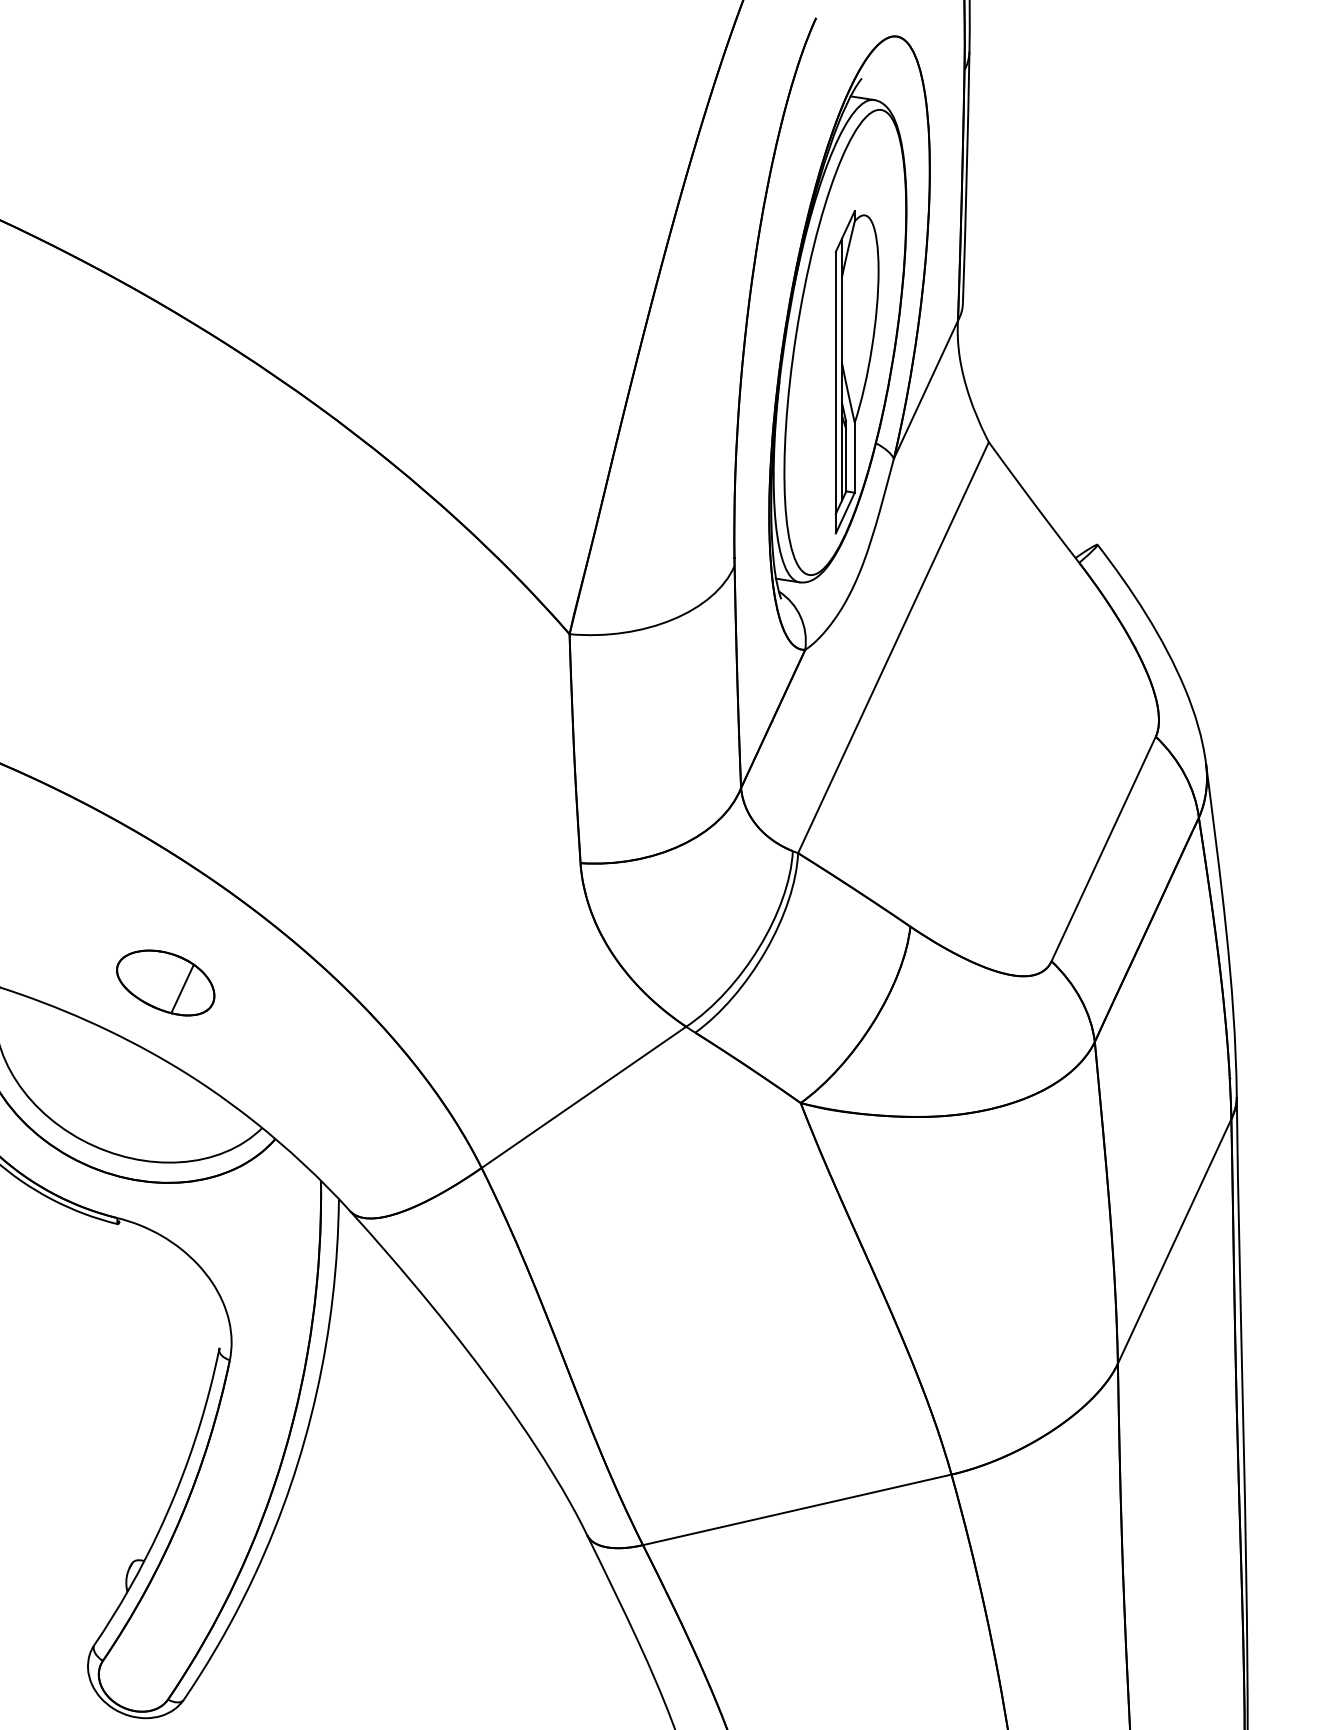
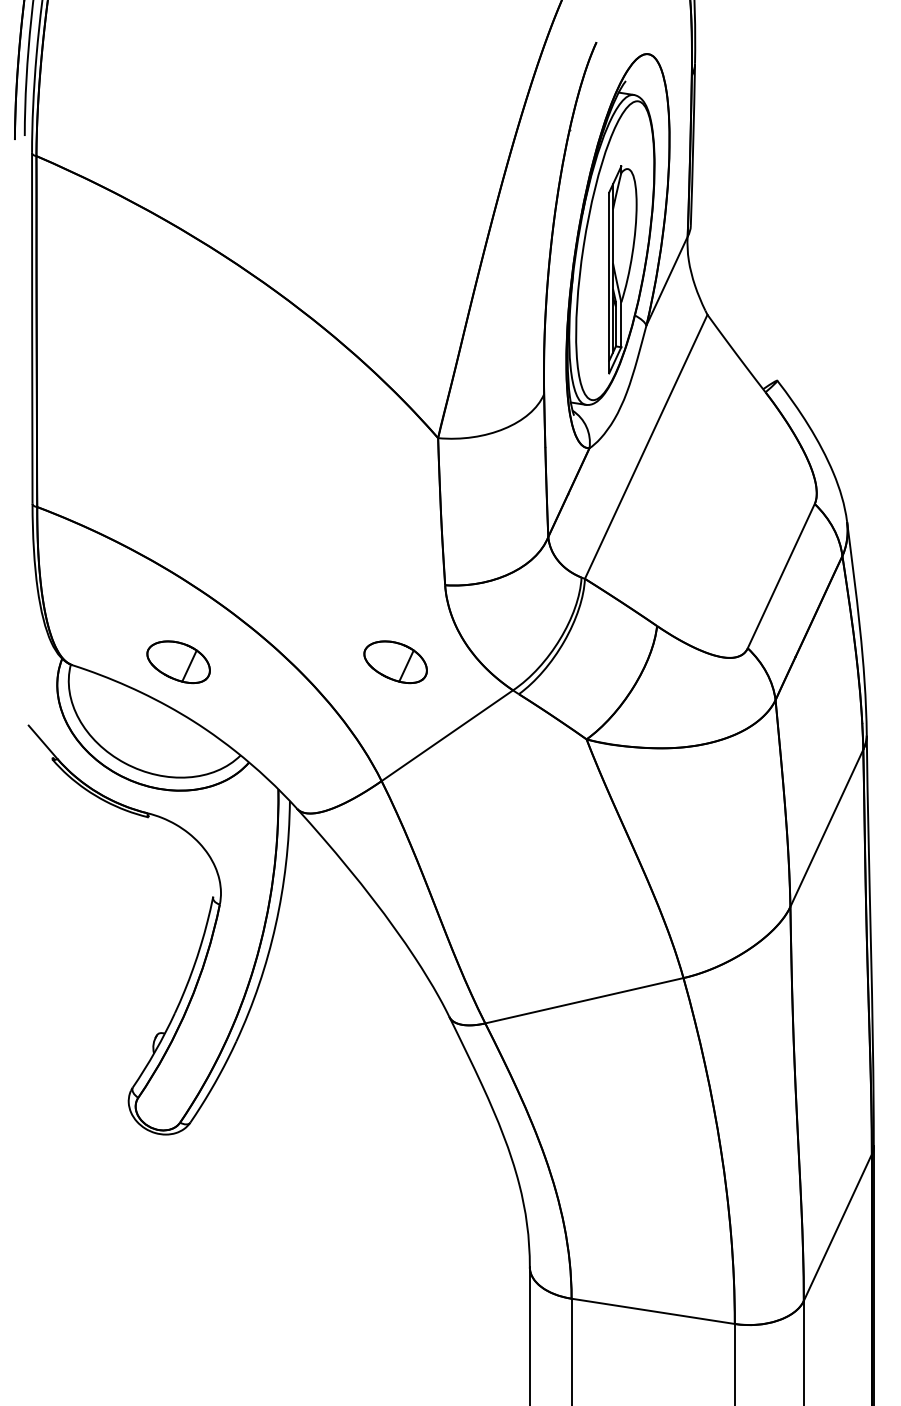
part: (503, 983) -> (395, 662), added

